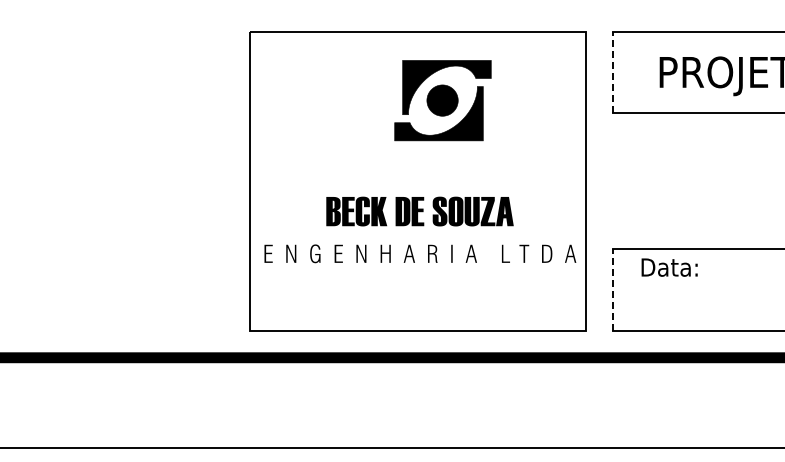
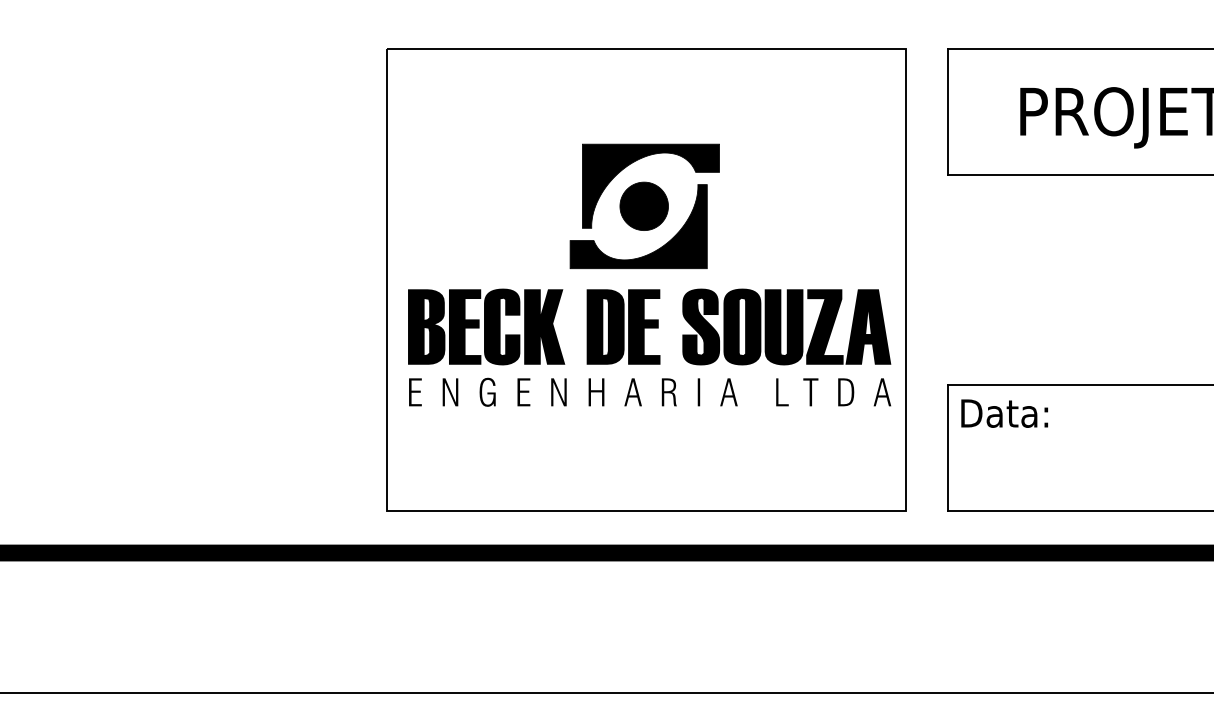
line: (612, 72) -> (947, 111), dashed -> solid
part: (442, 100) -> (644, 206), moved
part: (419, 211) -> (648, 326), size x1.67
text: (669, 267) -> (1004, 413), moved
line: (612, 289) -> (947, 447), dashed -> solid

